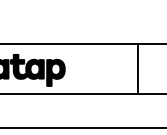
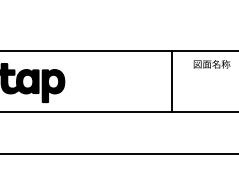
line: (138, 69) -> (172, 81), moved

